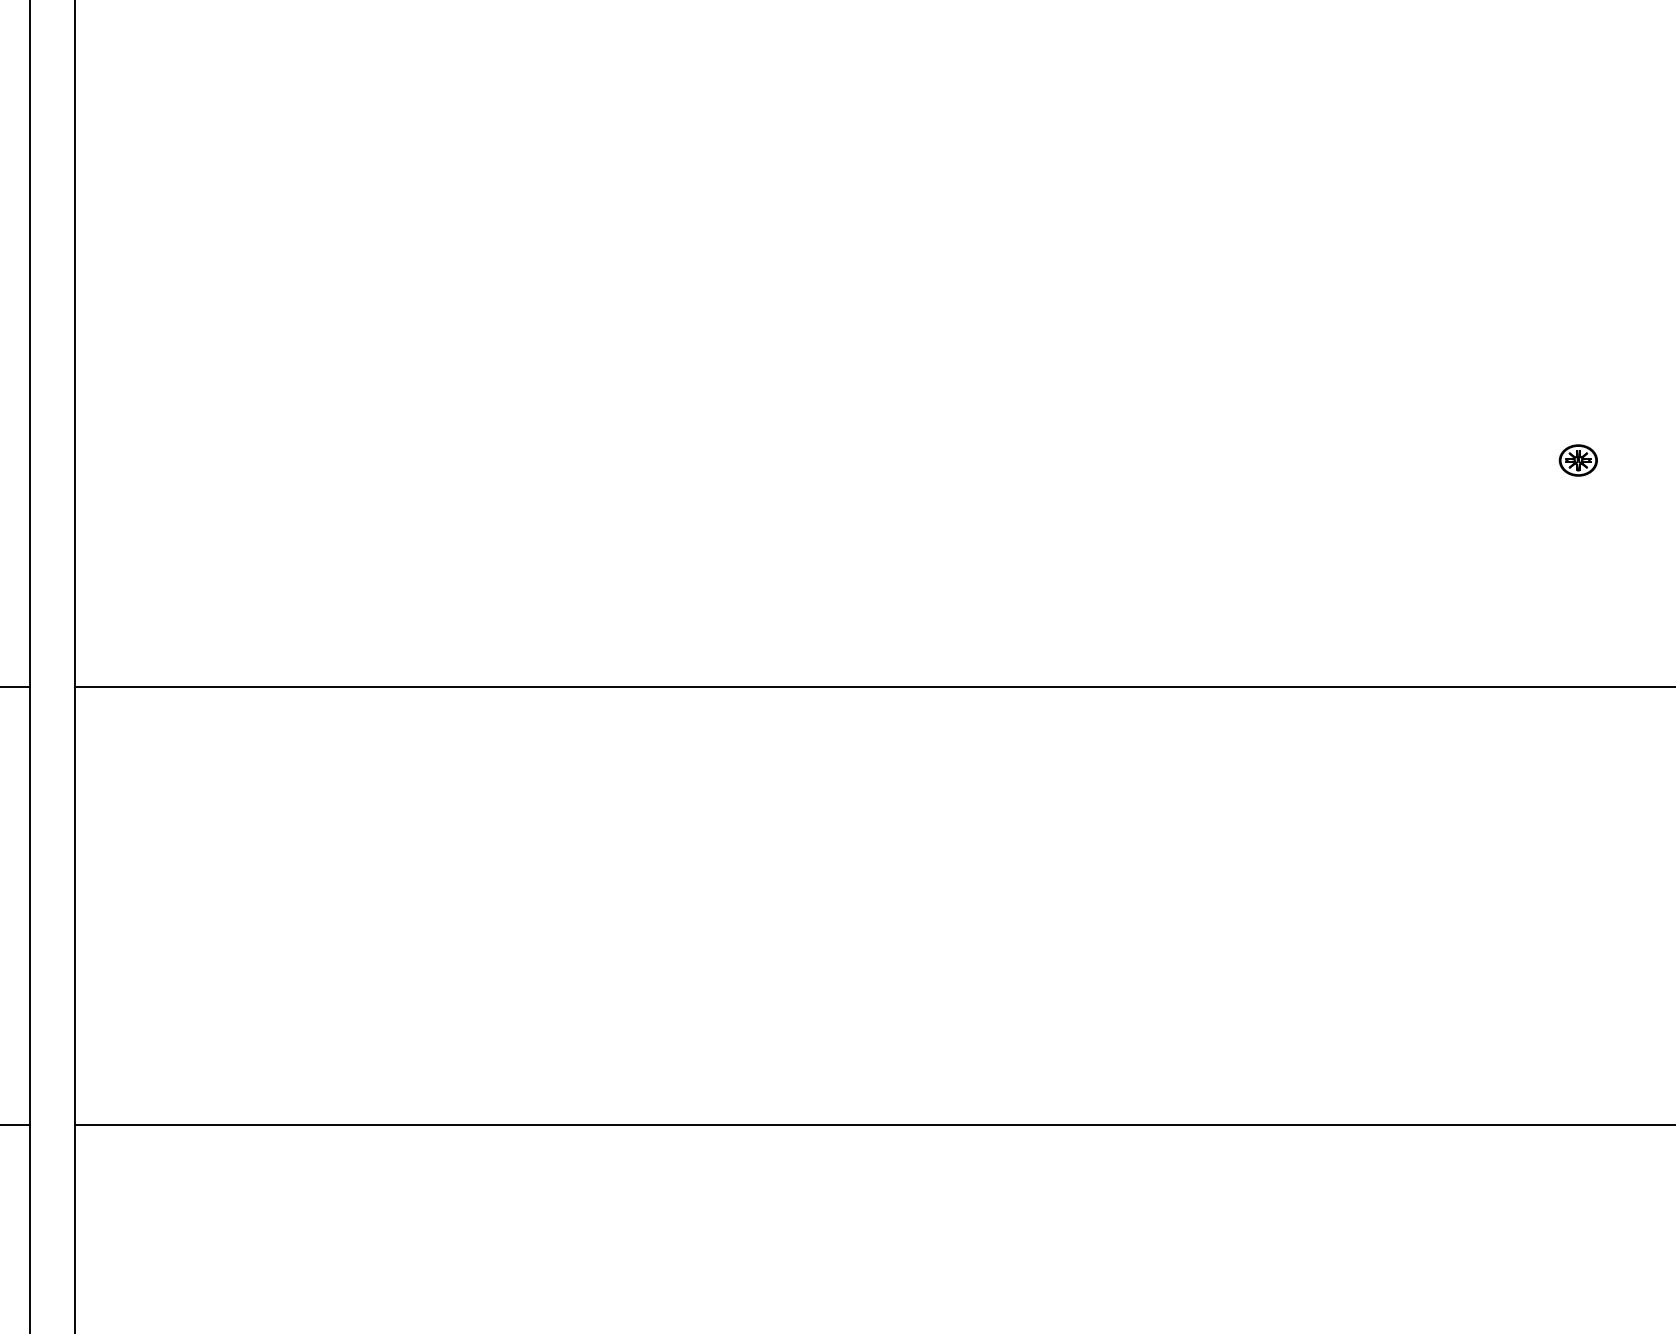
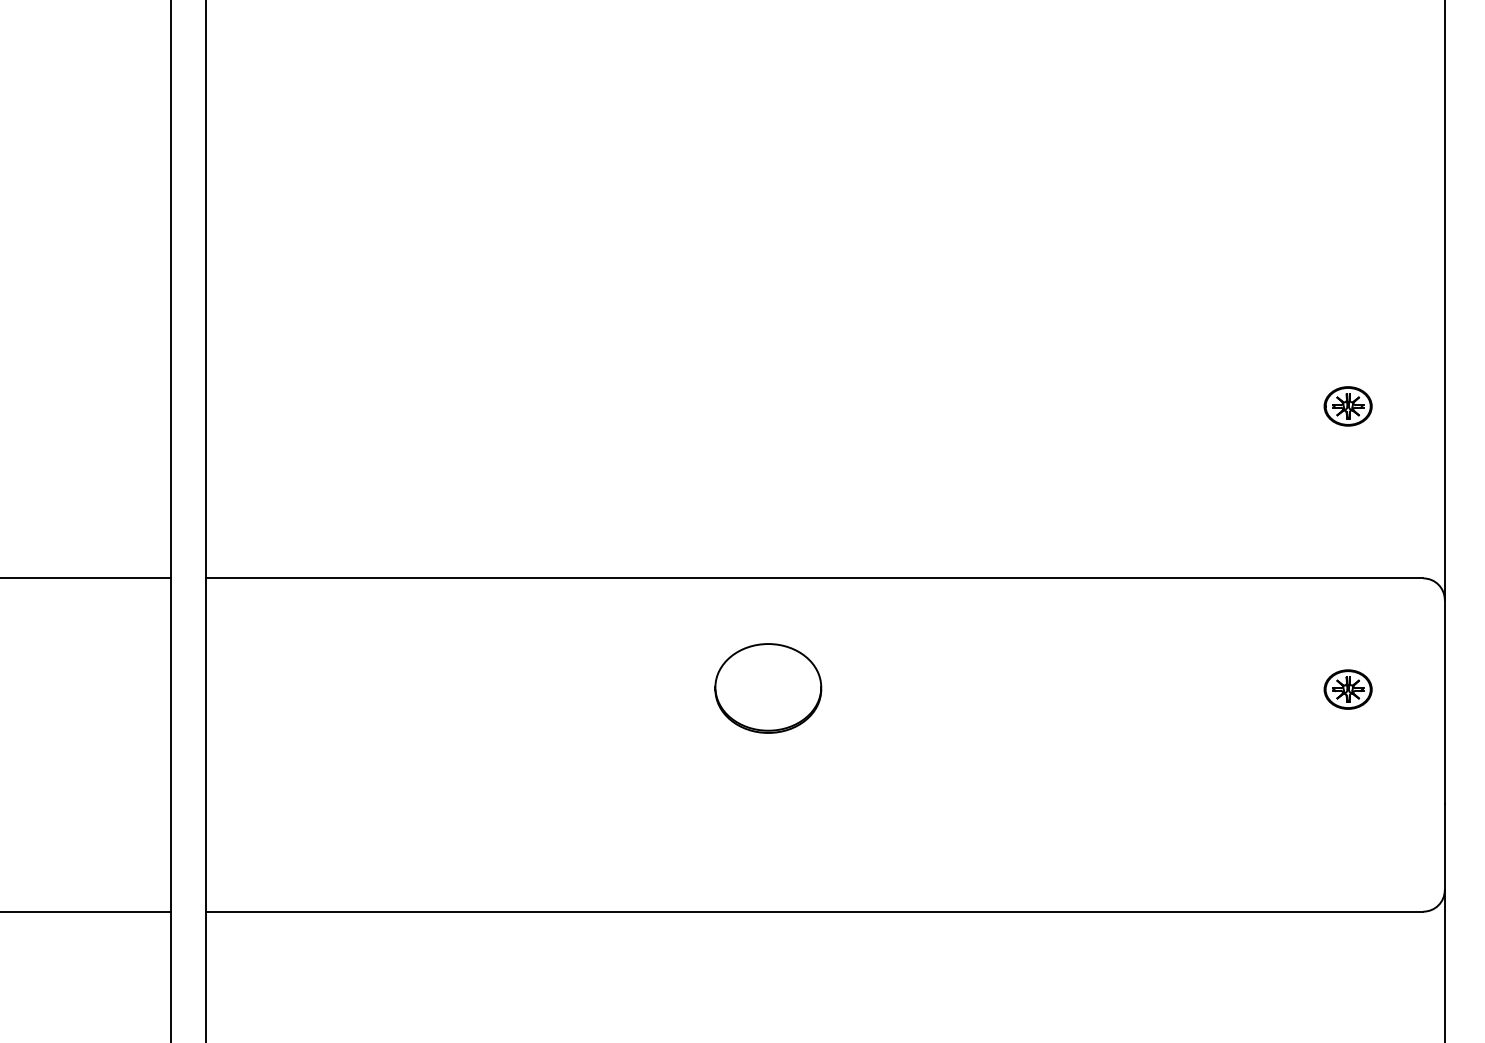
part: (1577, 460) -> (1347, 406), size x1.67
part: (815, 831) -> (768, 688), added
part: (1577, 832) -> (1347, 689), added

